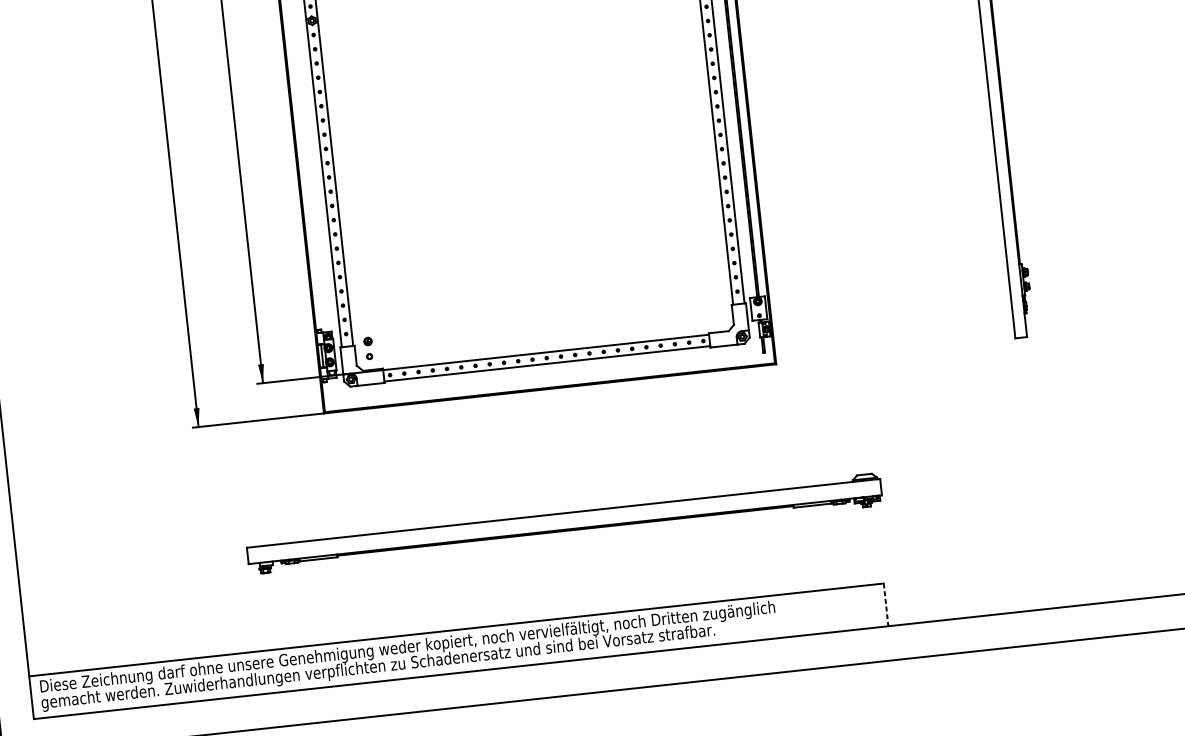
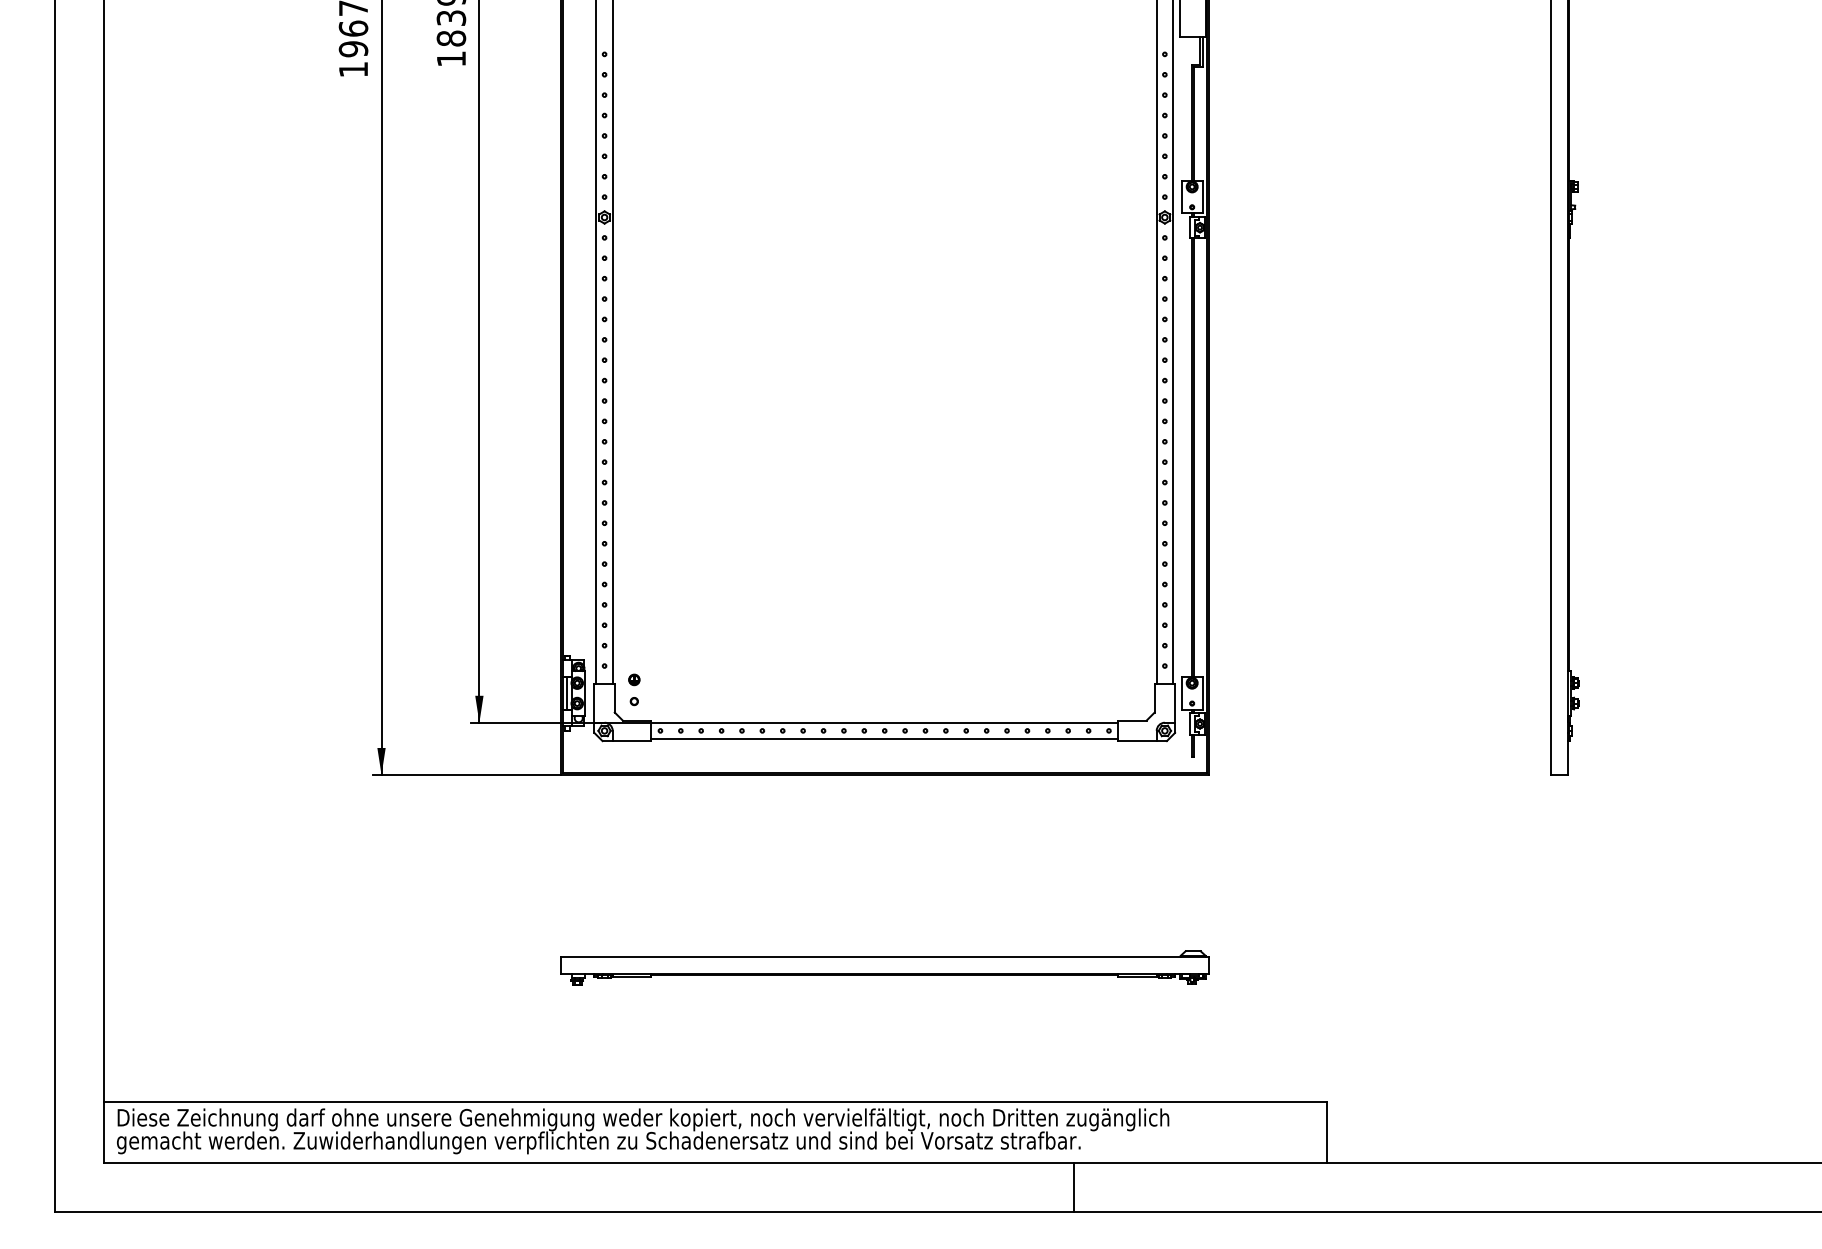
part: (564, 523) -> (884, 967), size x0.71
line: (885, 605) -> (1326, 1132), dashed -> solid
line: (713, 661) -> (1074, 1186), added

